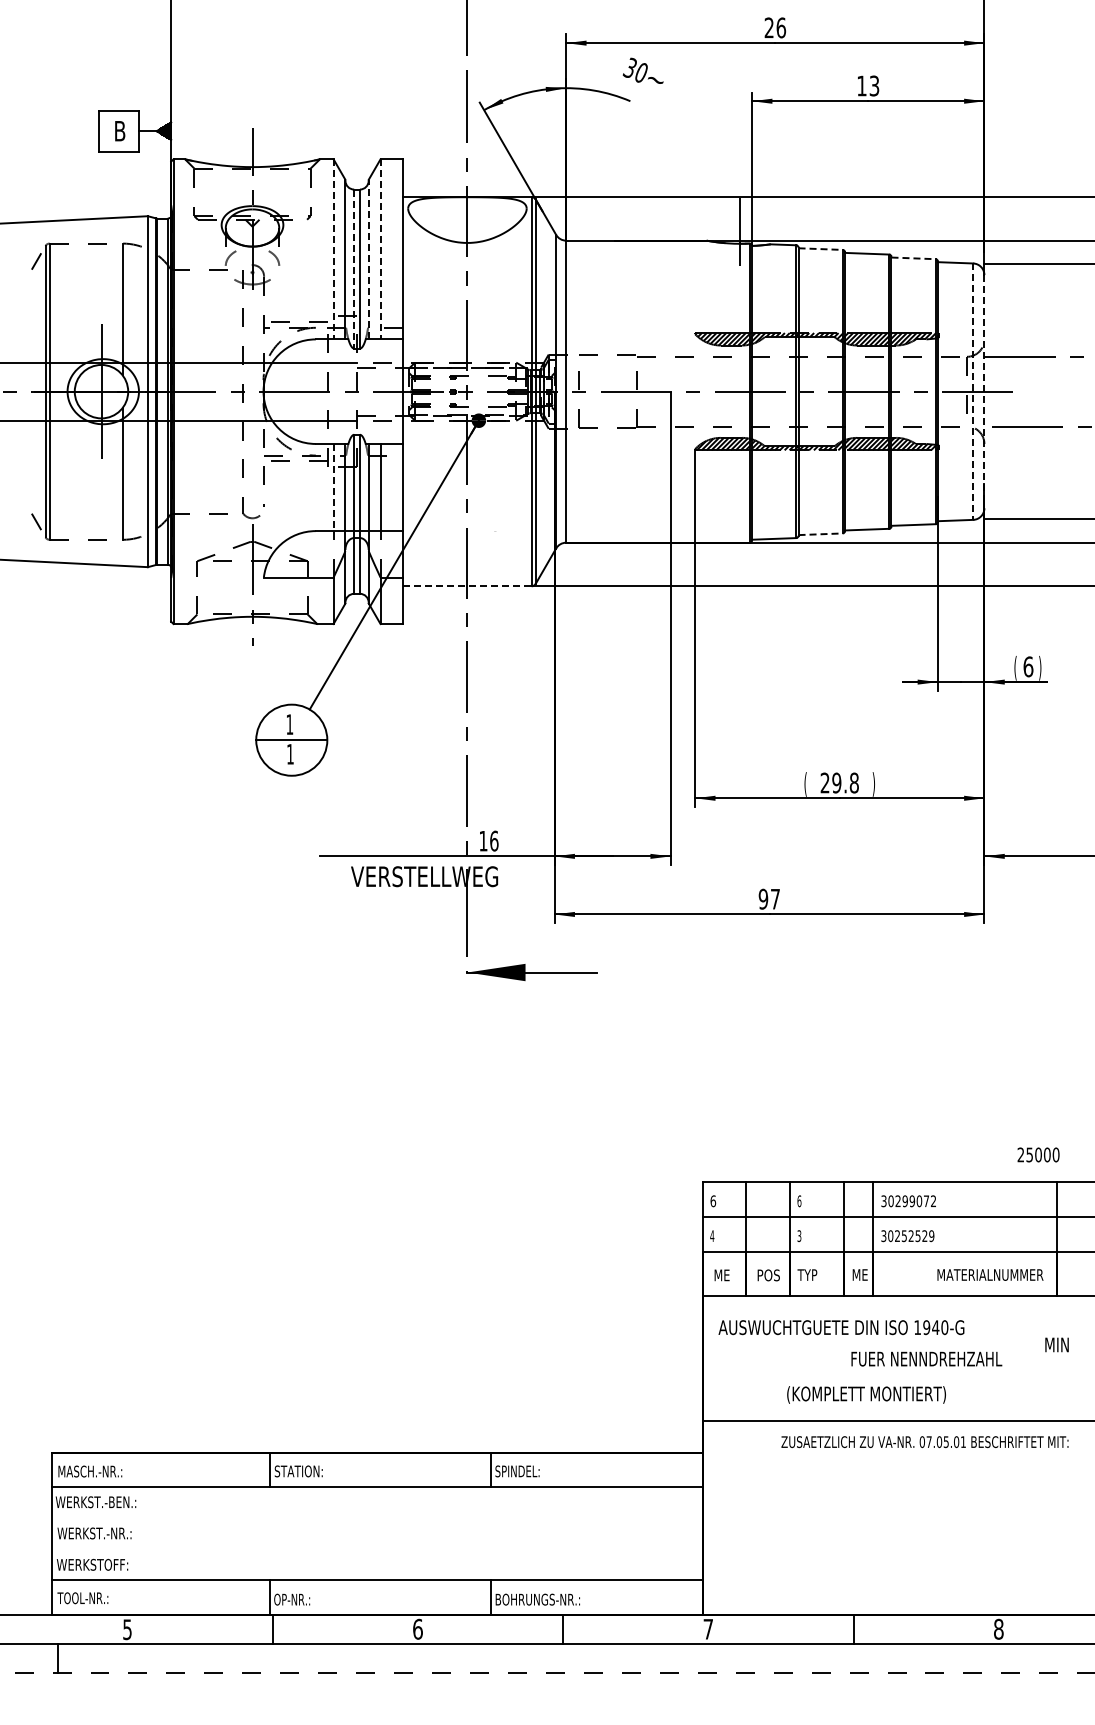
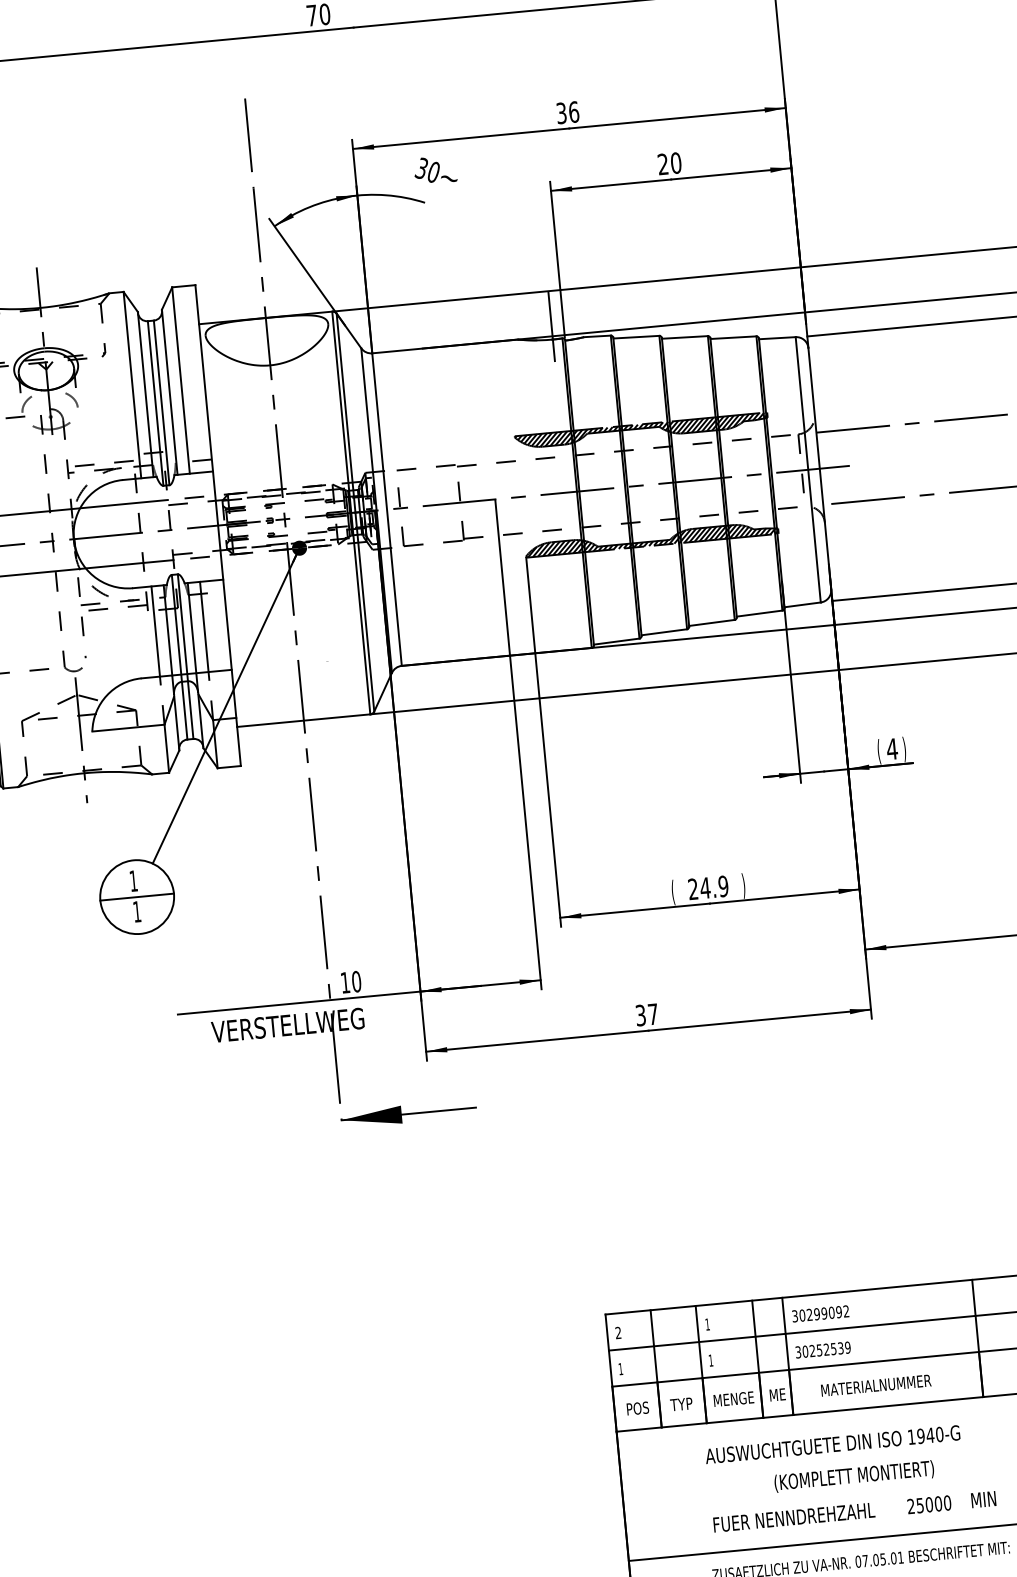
text: (768, 27) -> (560, 112), 26 -> 36
text: (868, 85) -> (669, 163), 13 -> 20
line: (333, 249) -> (132, 385), dashed -> solid
line: (380, 249) -> (180, 380), dashed -> solid
line: (821, 249) -> (637, 337), dashed -> solid
line: (914, 258) -> (734, 337), dashed -> solid
line: (368, 259) -> (169, 392), dashed -> solid
line: (354, 269) -> (156, 403), dashed -> solid
line: (984, 391) -> (819, 468), dashed -> solid
line: (973, 392) -> (808, 470), dashed -> solid
line: (333, 487) -> (155, 631), dashed -> solid
line: (821, 534) -> (665, 632), dashed -> solid
line: (467, 586) -> (303, 720), dashed -> solid
text: (1028, 666) -> (892, 748), 6 -> 4
text: (845, 782) -> (714, 886), 29.8 -> 24.9
text: (494, 840) -> (356, 981), 16 -> 10
text: (763, 899) -> (640, 1015), 97 -> 37
text: (1038, 1154) -> (929, 1504), moved
text: (713, 1201) -> (618, 1333), 6 -> 2
text: (799, 1201) -> (707, 1324), 6 -> 1
text: (926, 1201) -> (839, 1312), 30299072 -> 30299092
text: (712, 1235) -> (620, 1368), 4 -> 1
text: (799, 1236) -> (711, 1361), 3 -> 1
text: (924, 1236) -> (840, 1348), 30252529 -> 30252539
text: (817, 1274) -> (733, 1398), TYP -> MENGE
text: (990, 1274) -> (876, 1385), moved
text: (725, 1275) -> (638, 1408), ME -> POS
text: (767, 1275) -> (681, 1404), POS -> TYP
text: (841, 1327) -> (832, 1444), moved
text: (1056, 1344) -> (983, 1499), moved
text: (926, 1359) -> (854, 1475), FUER NENNDREHZAHL -> (KOMPLETT MONTIERT)
text: (866, 1394) -> (795, 1517), (KOMPLETT MONTIERT) -> FUER NENNDREHZAHL

